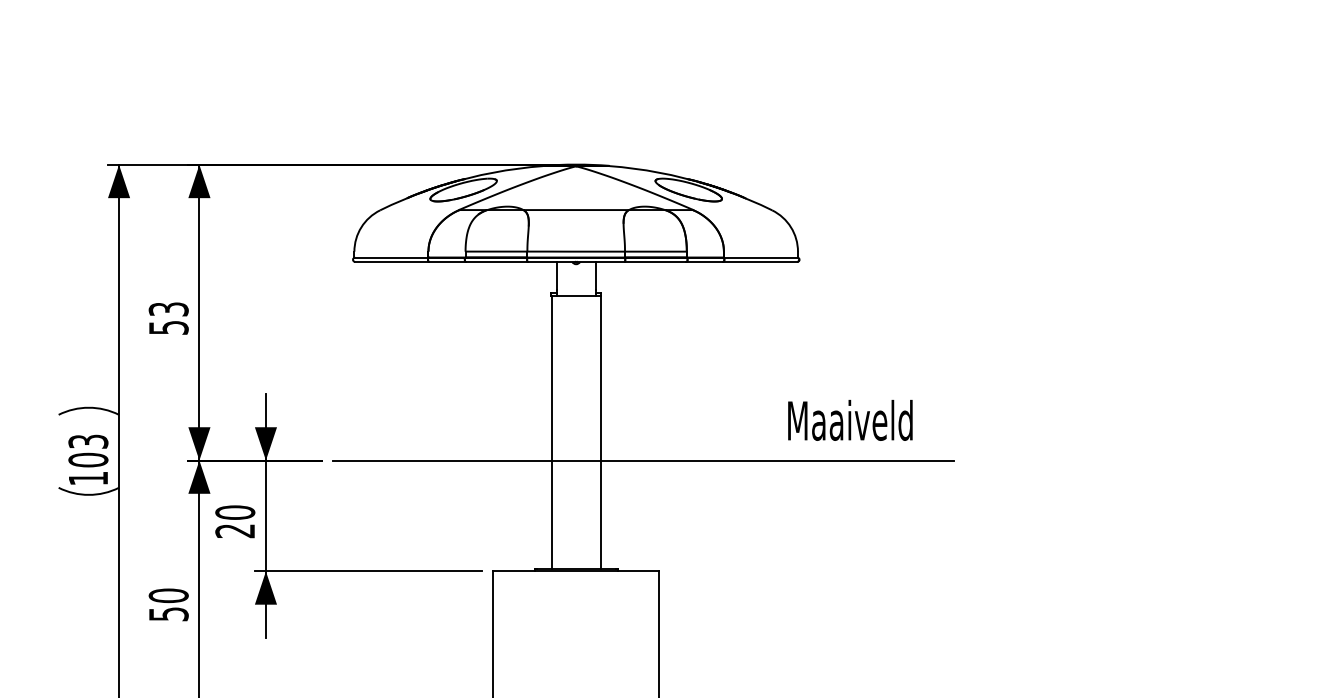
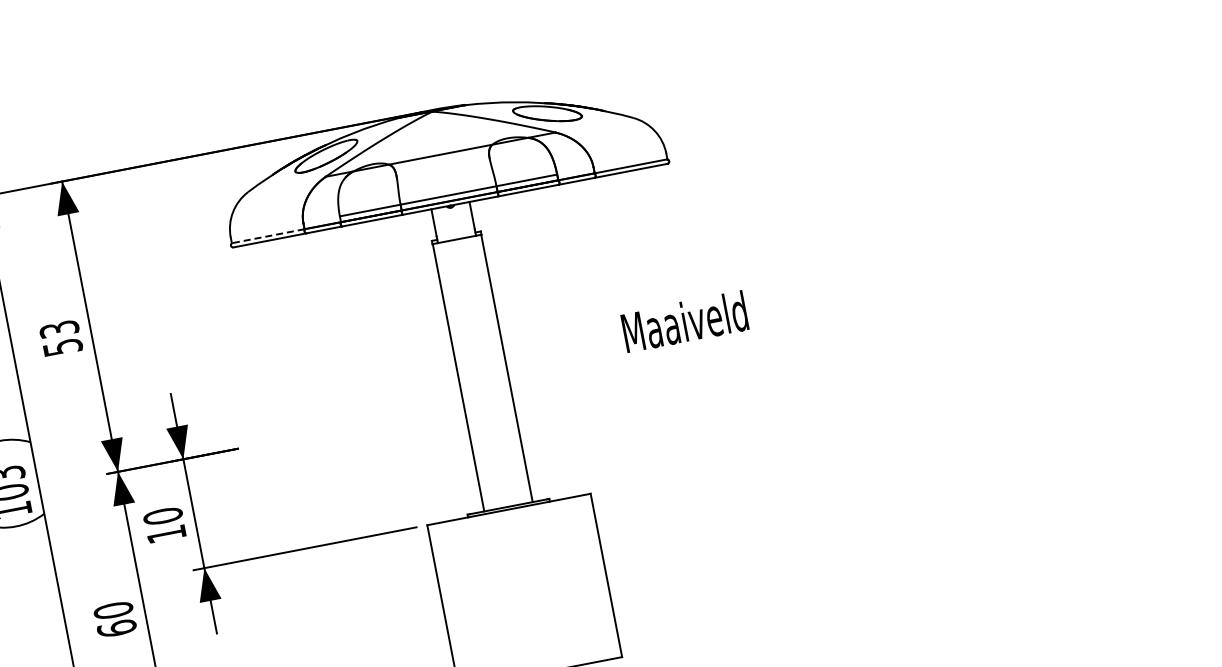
line: (390, 257) -> (267, 236), solid -> dashed
text: (850, 420) -> (685, 321), moved
line: (643, 460) -> (554, 387), removed
text: (234, 531) -> (165, 534), 20 -> 10
text: (168, 613) -> (116, 627), 50 -> 60

